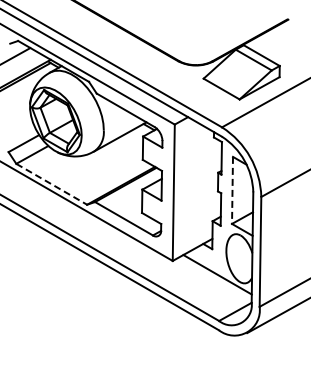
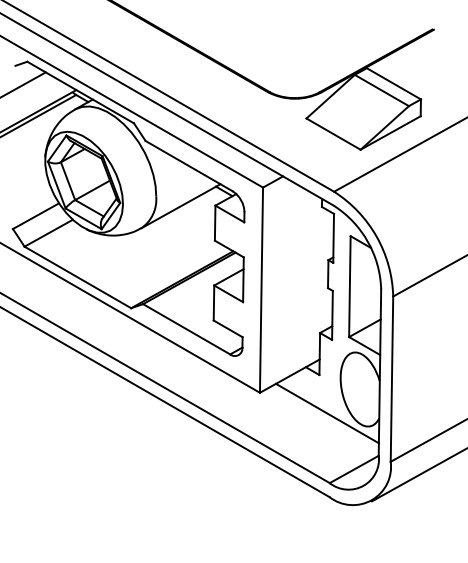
line: (51, 184) -> (77, 277), dashed -> solid
line: (232, 190) -> (349, 286), dashed -> solid

